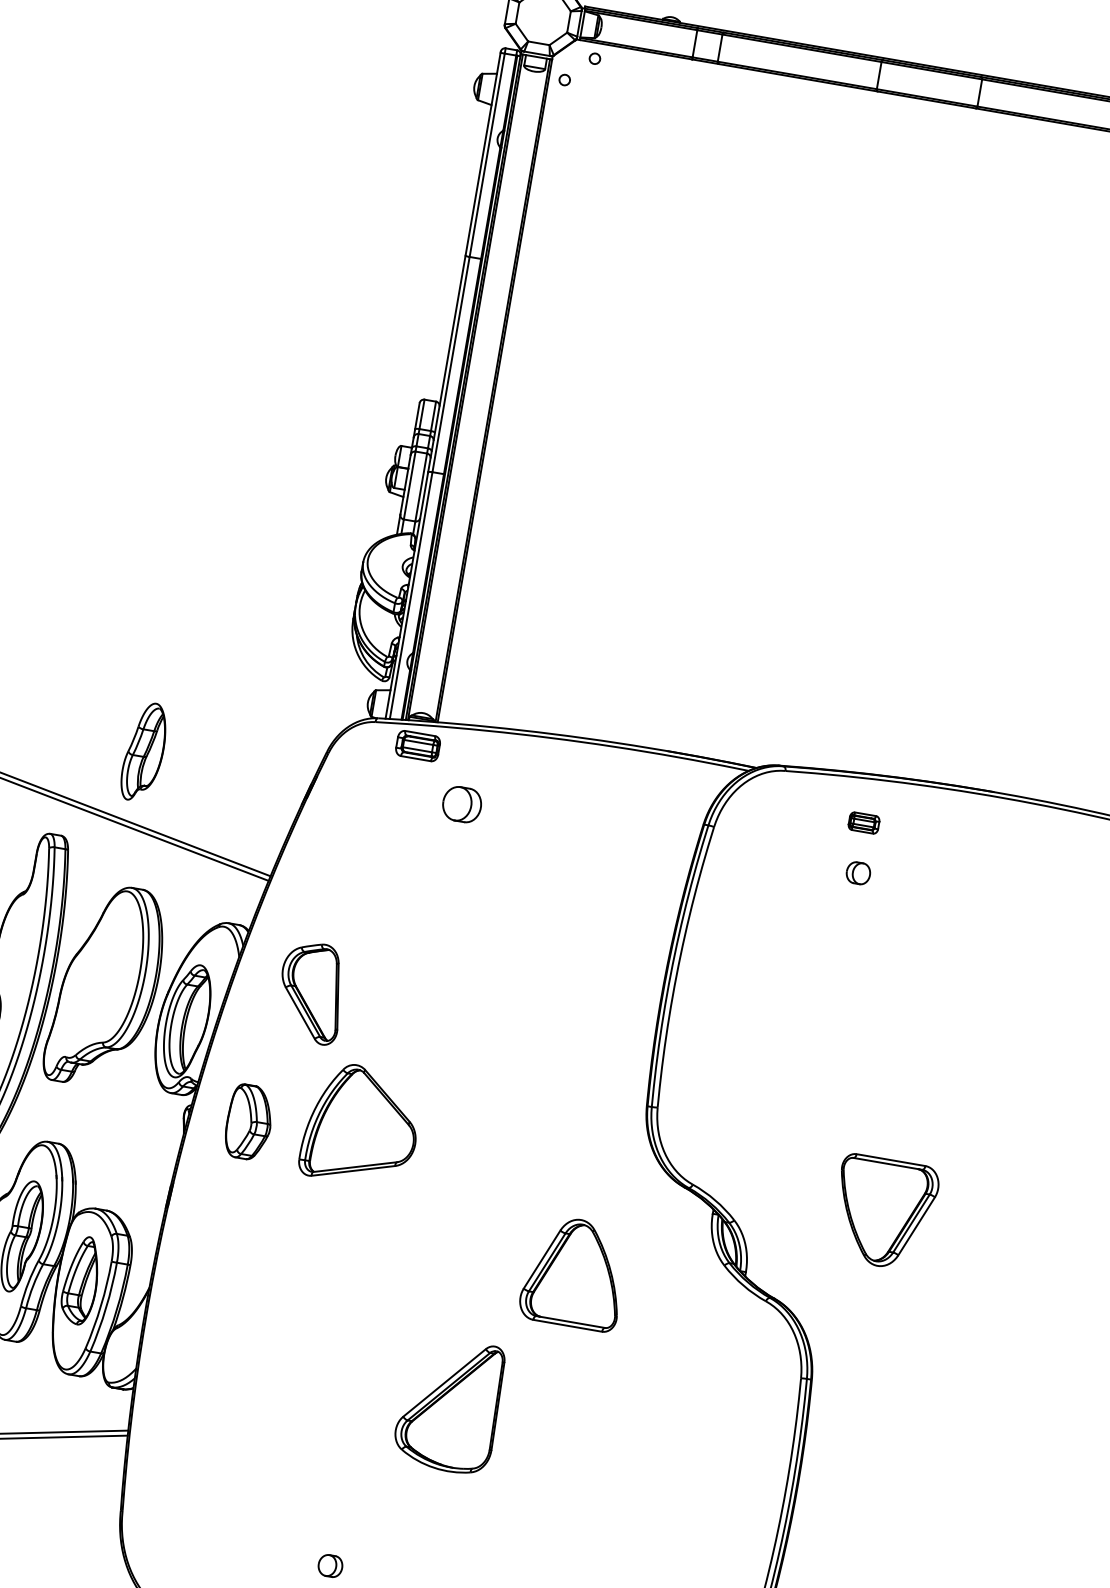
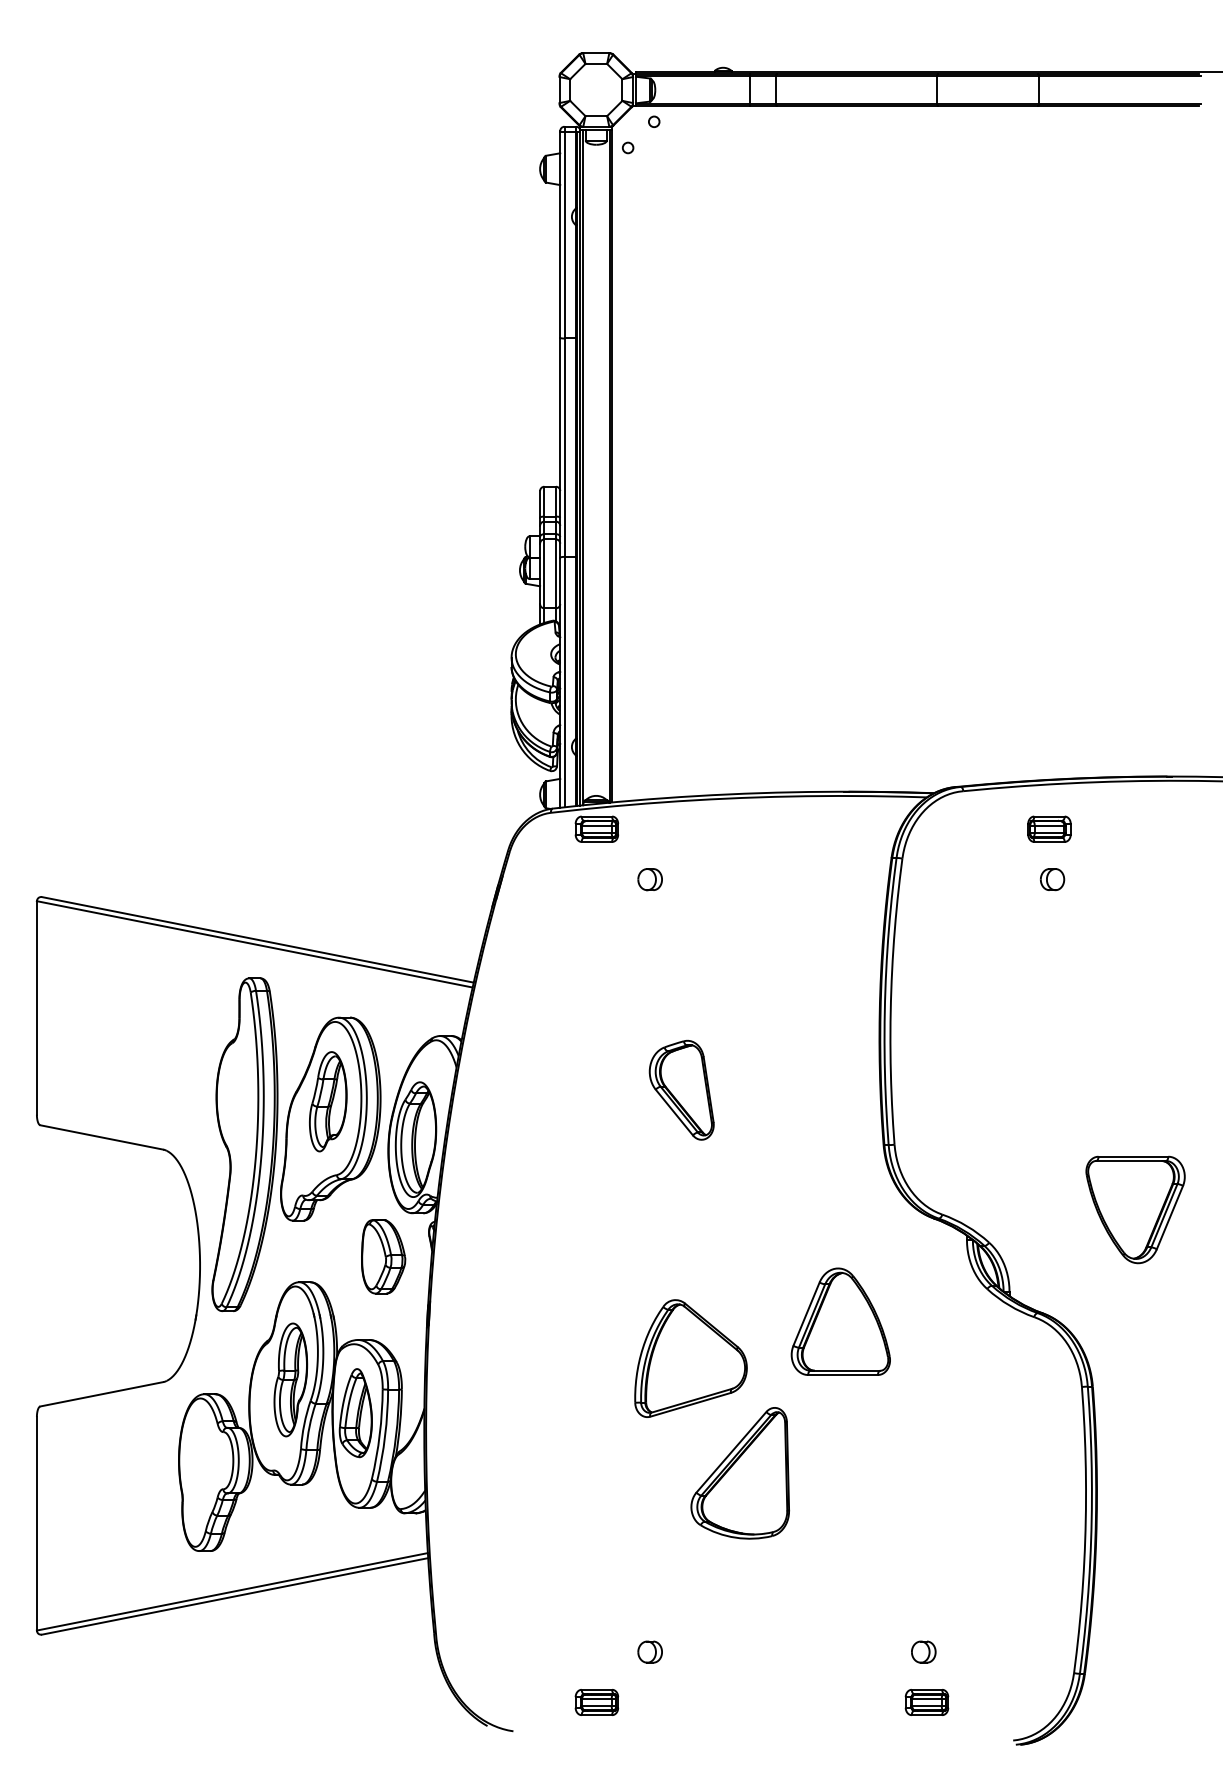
part: (144, 751) -> (328, 1101), moved
part: (461, 804) -> (649, 879), size x0.62
part: (864, 822) -> (1049, 828), size x1.43
part: (311, 991) -> (681, 1089), moved
part: (249, 1122) -> (383, 1256), moved
part: (361, 1125) -> (690, 1358), moved

